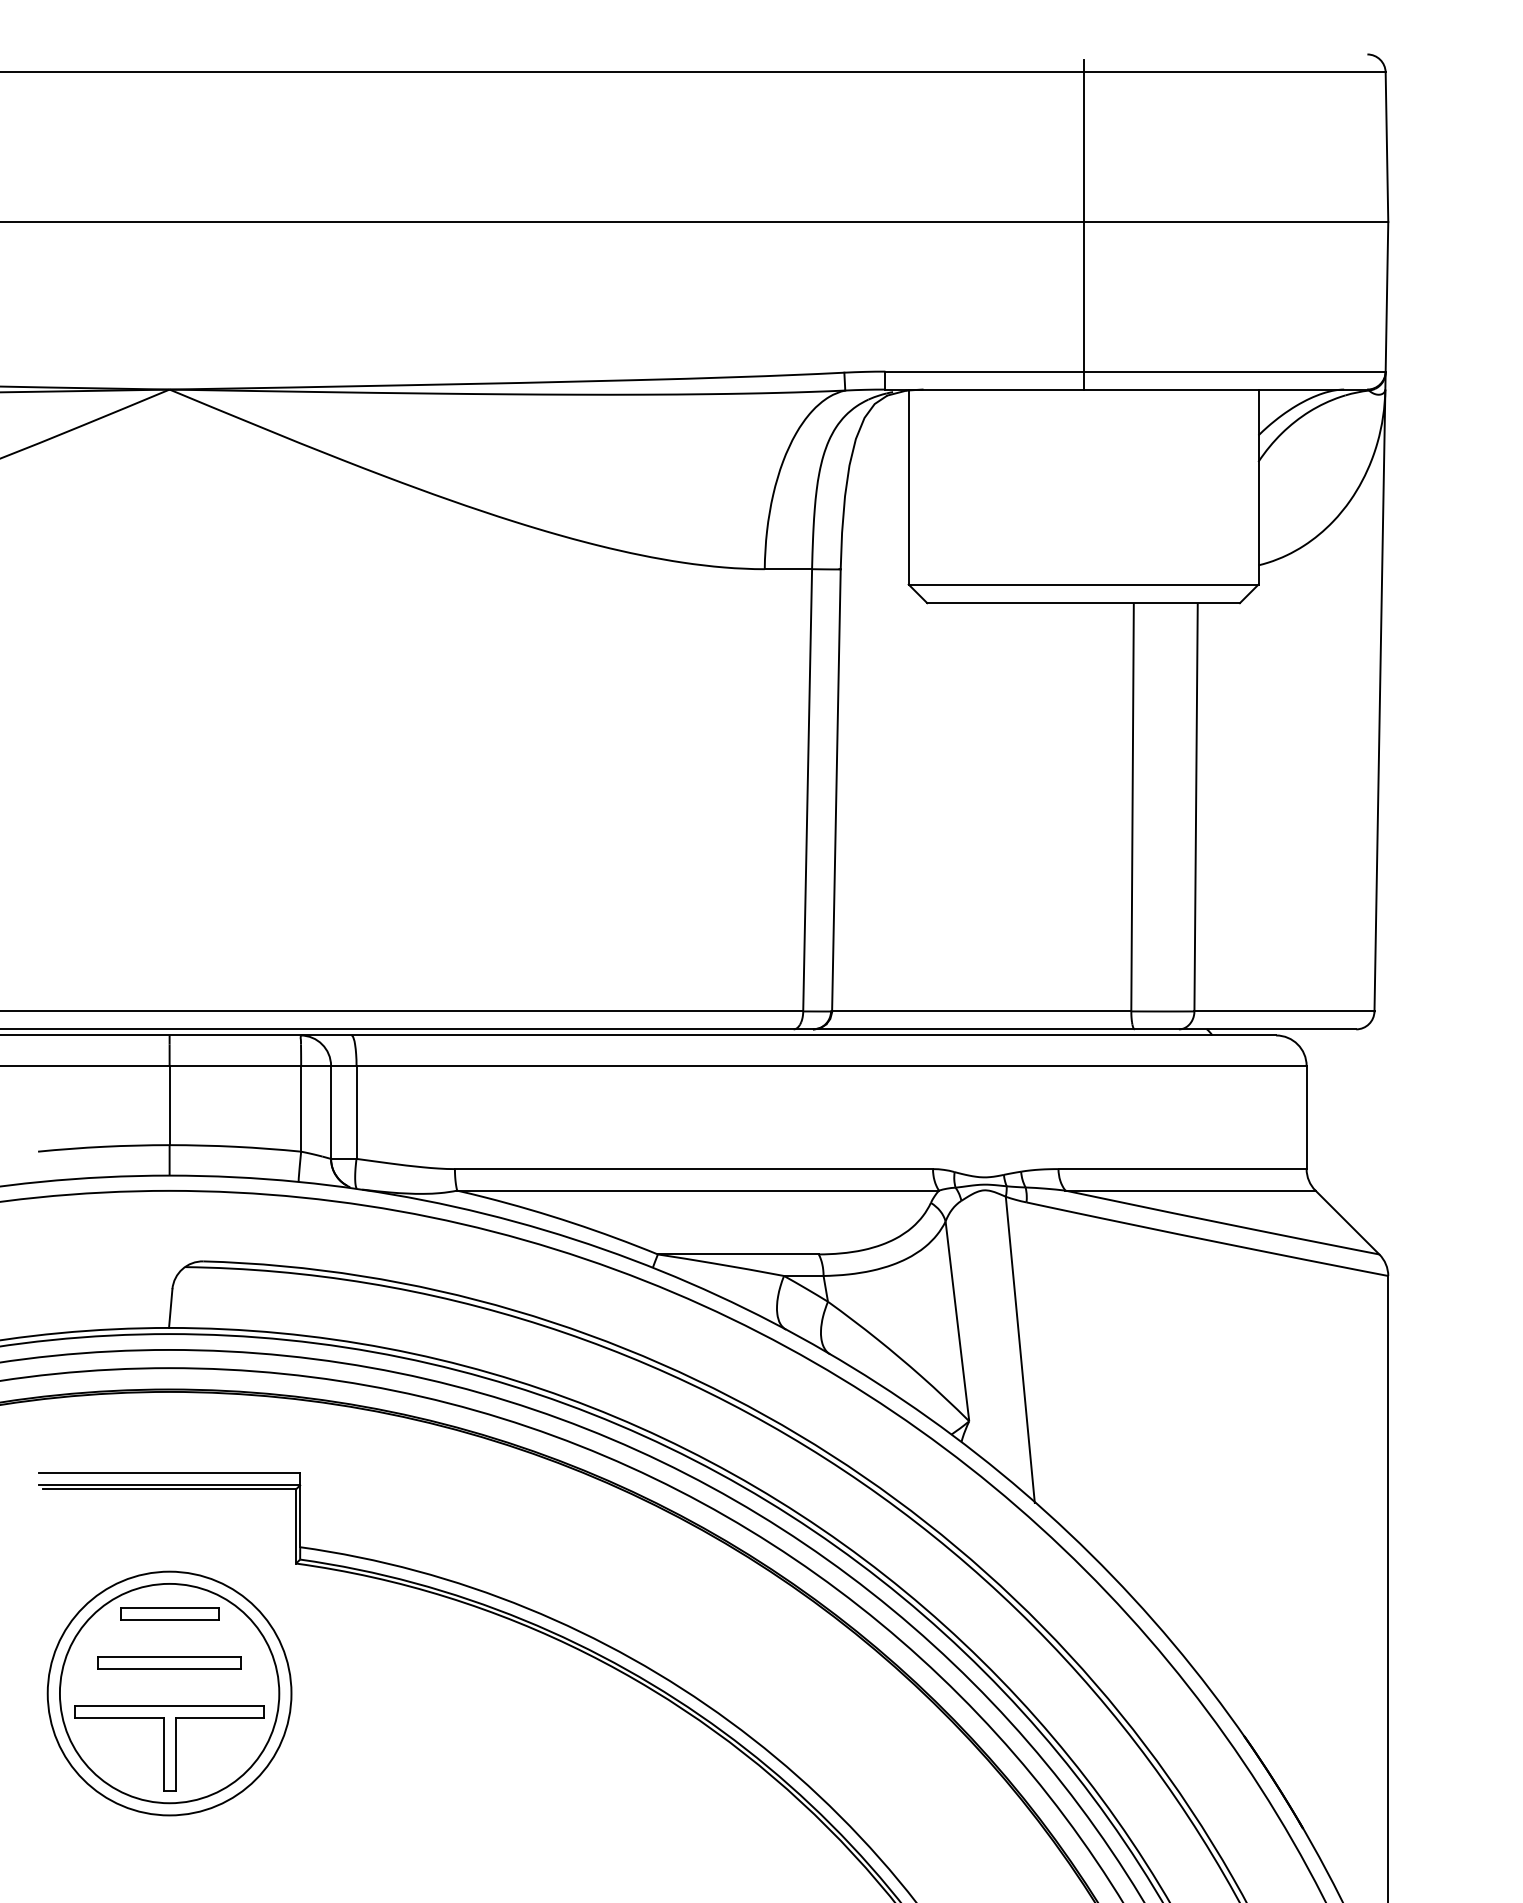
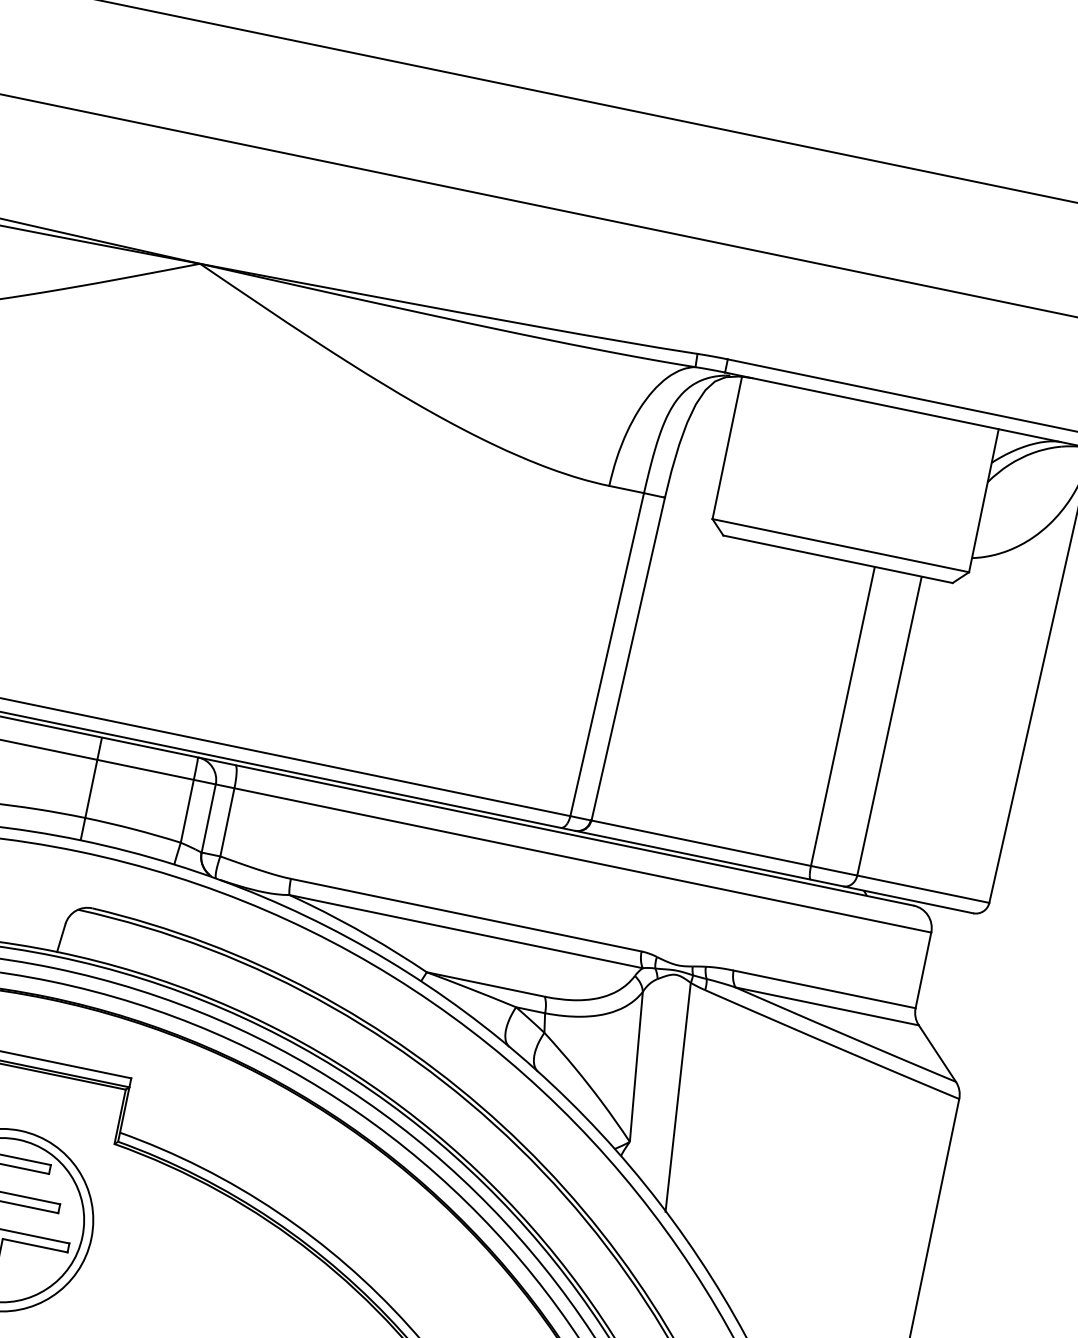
line: (1083, 224) -> (895, 281), removed

